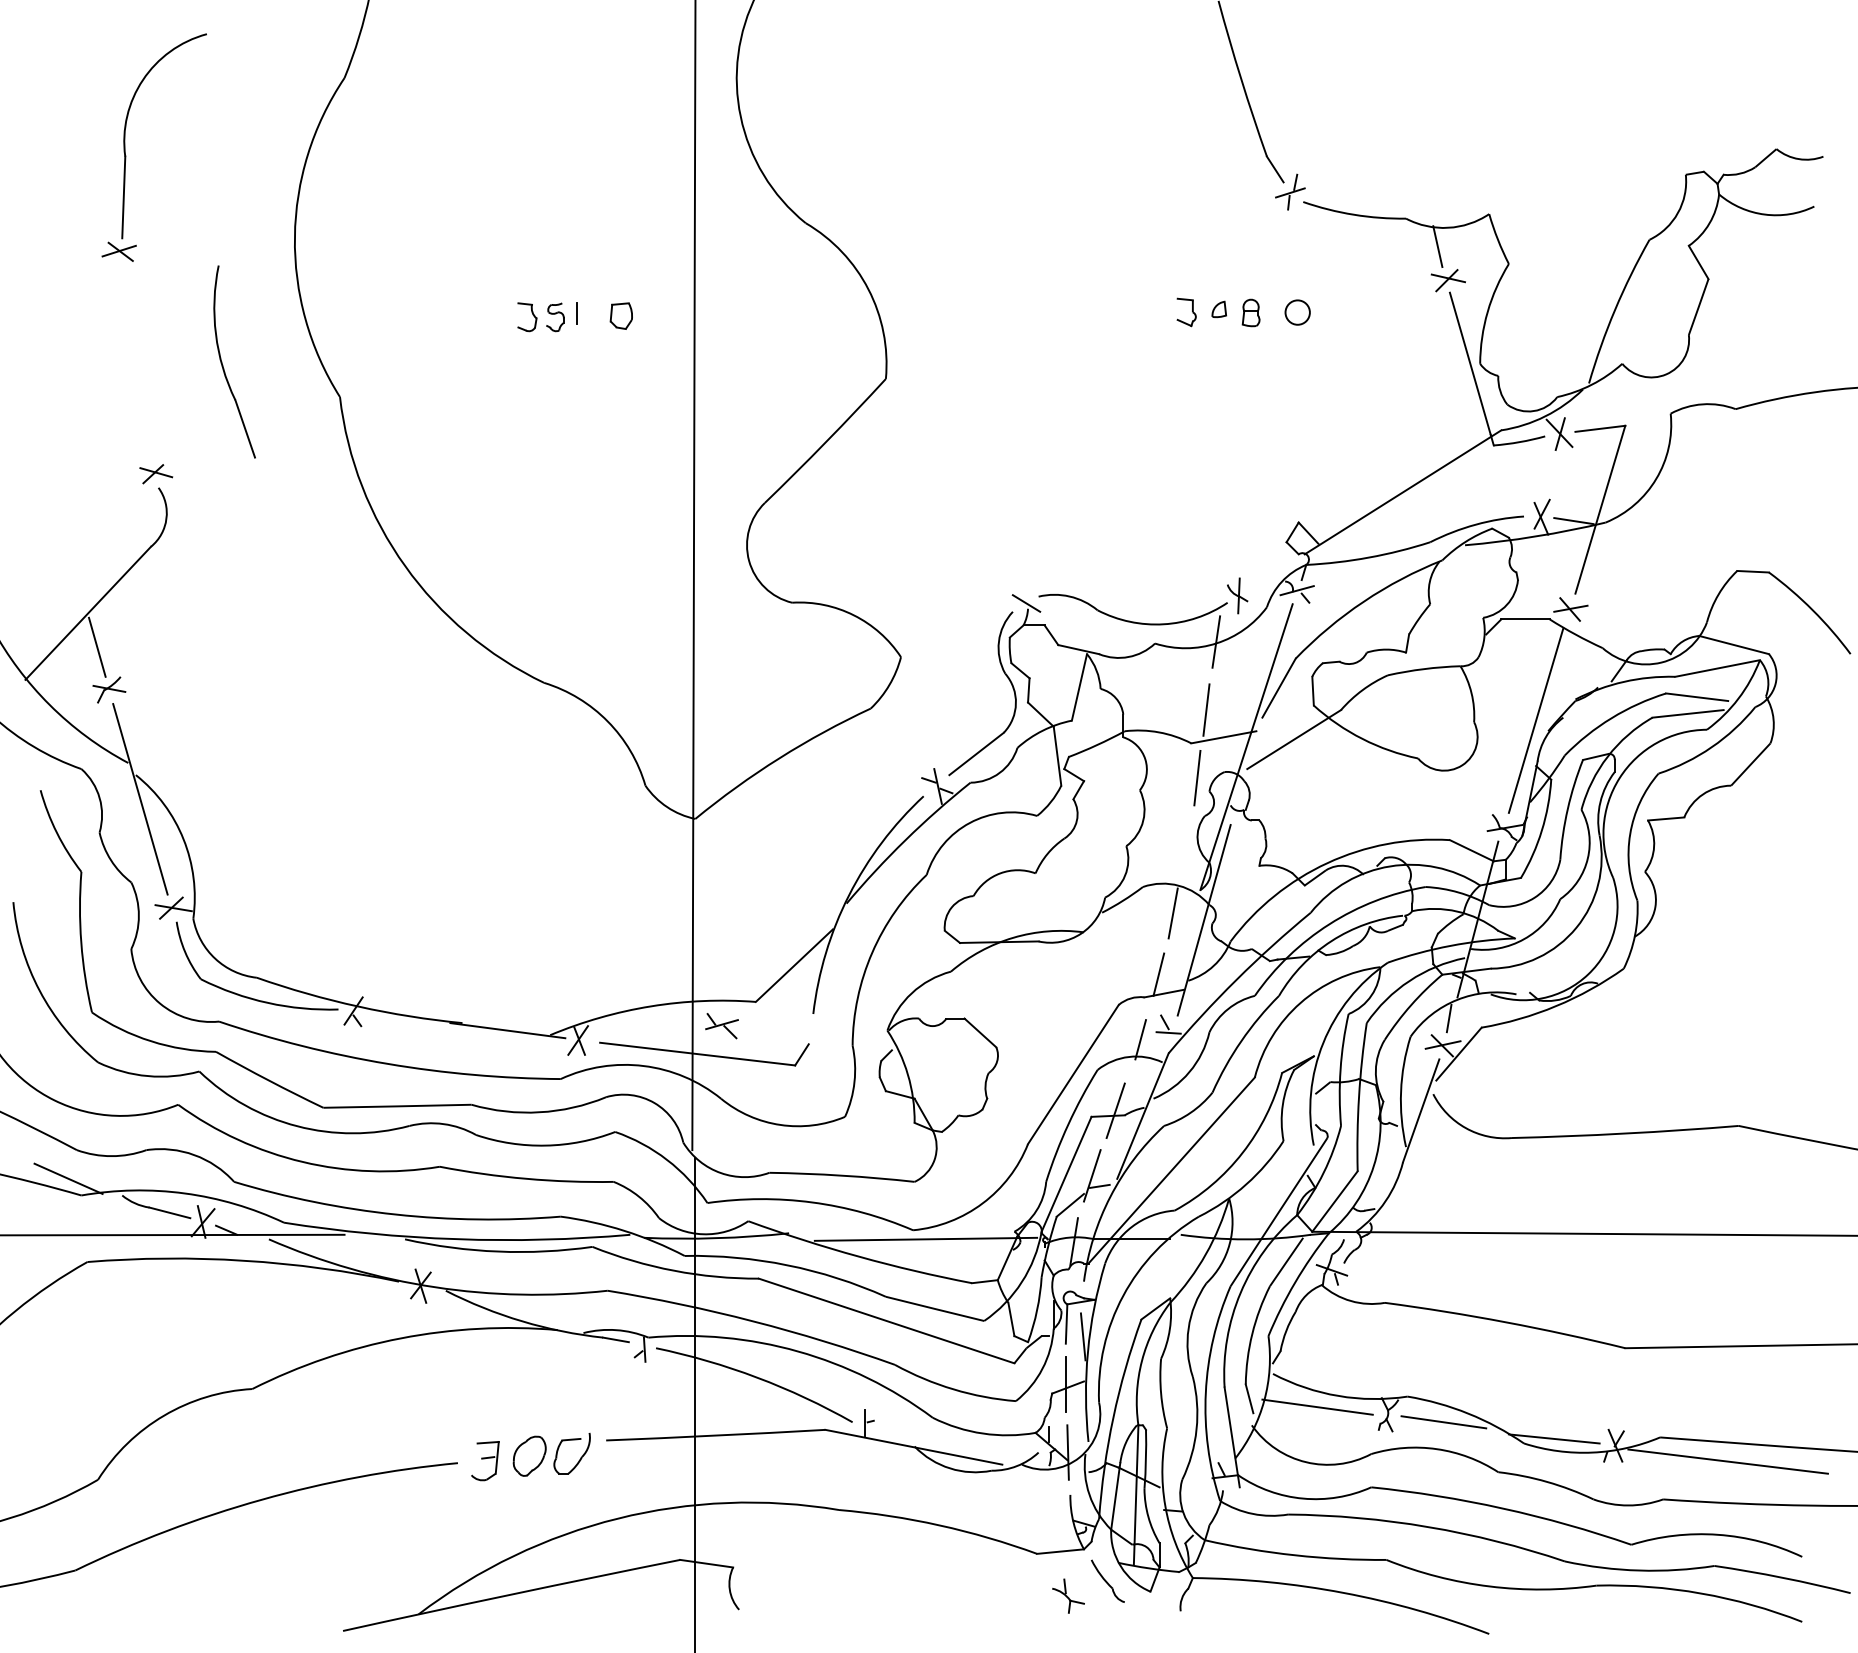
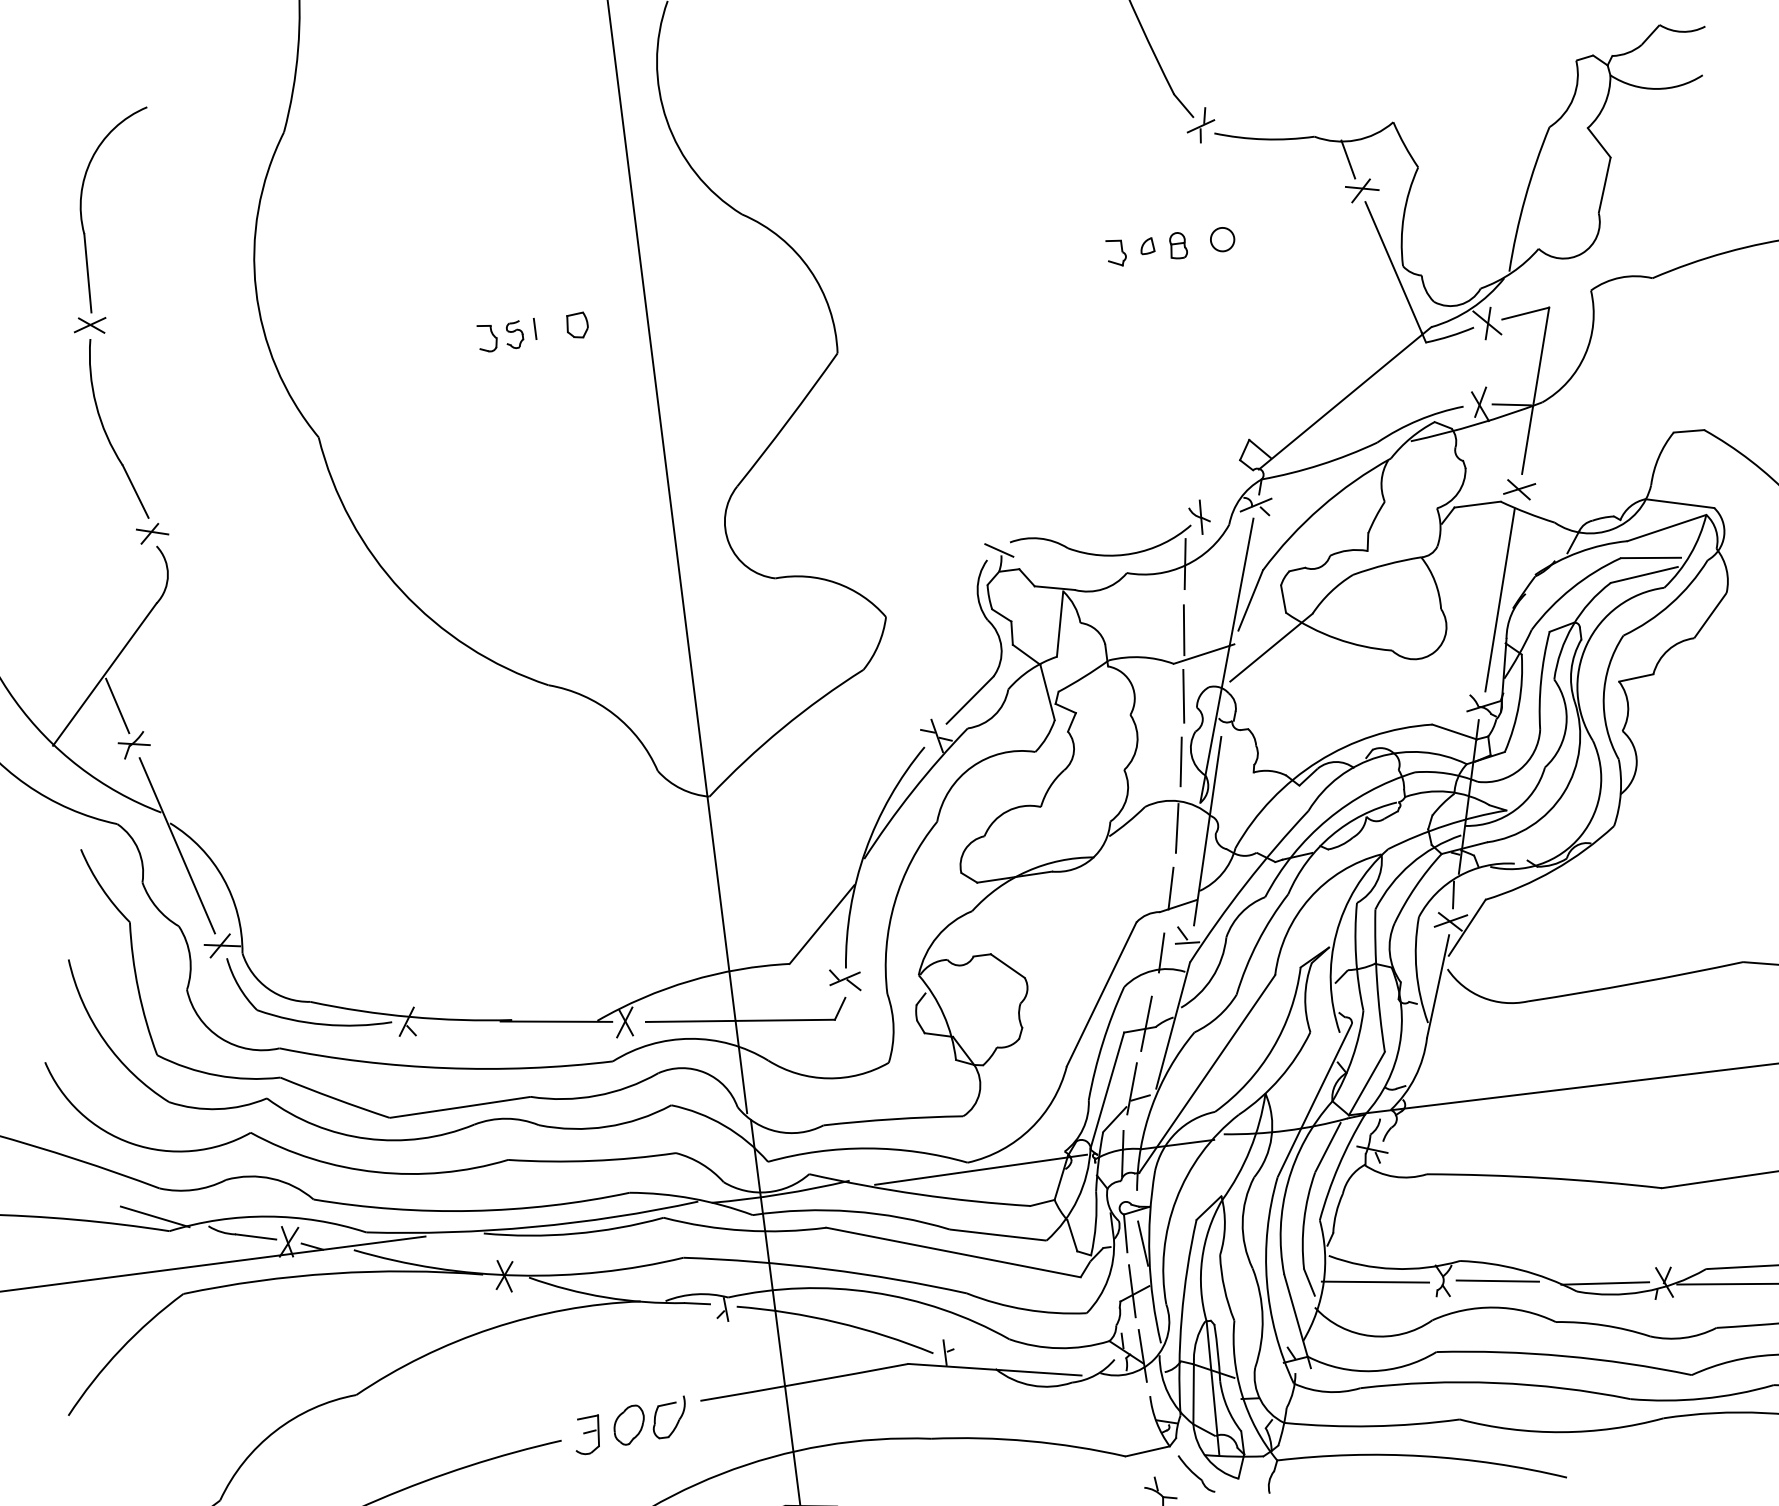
part: (223, 365) -> (107, 433), moved
line: (1185, 845) -> (1180, 762), added
part: (721, 1026) -> (844, 980), moved

